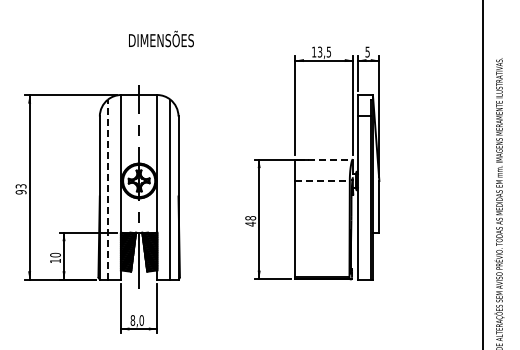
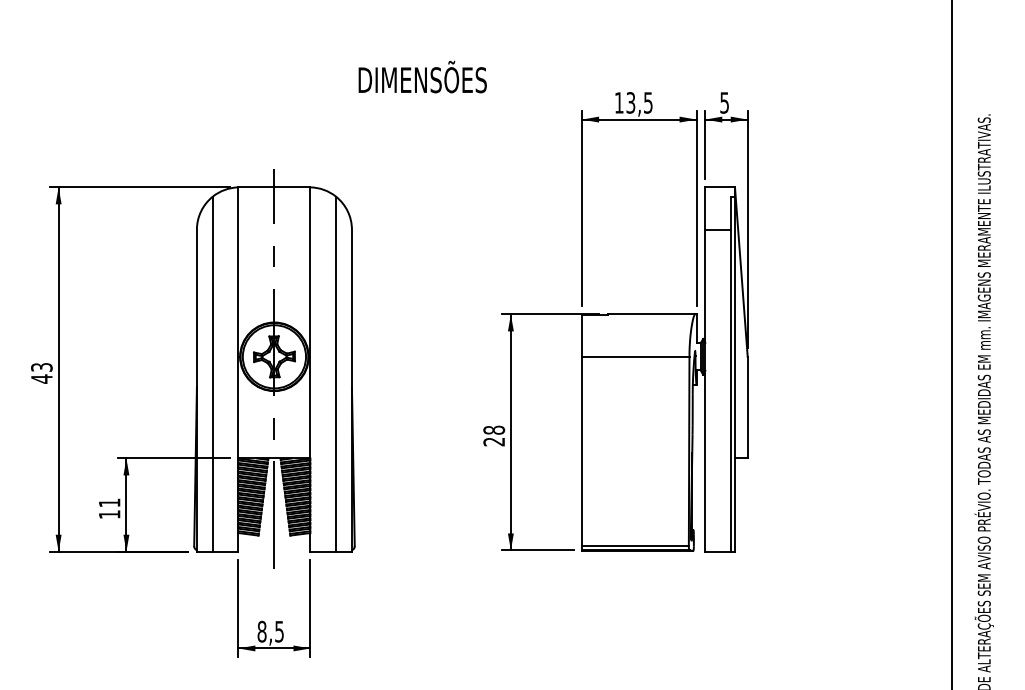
text: (161, 38) -> (422, 76), moved
line: (330, 159) -> (651, 314), dashed -> solid
line: (323, 181) -> (637, 357), dashed -> solid
line: (108, 189) -> (213, 373), dashed -> solid
text: (20, 191) -> (40, 377), 93 -> 43
text: (250, 223) -> (493, 440), 48 -> 28
text: (55, 254) -> (109, 501), 10 -> 11
text: (141, 320) -> (279, 631), 8,0 -> 8,5

